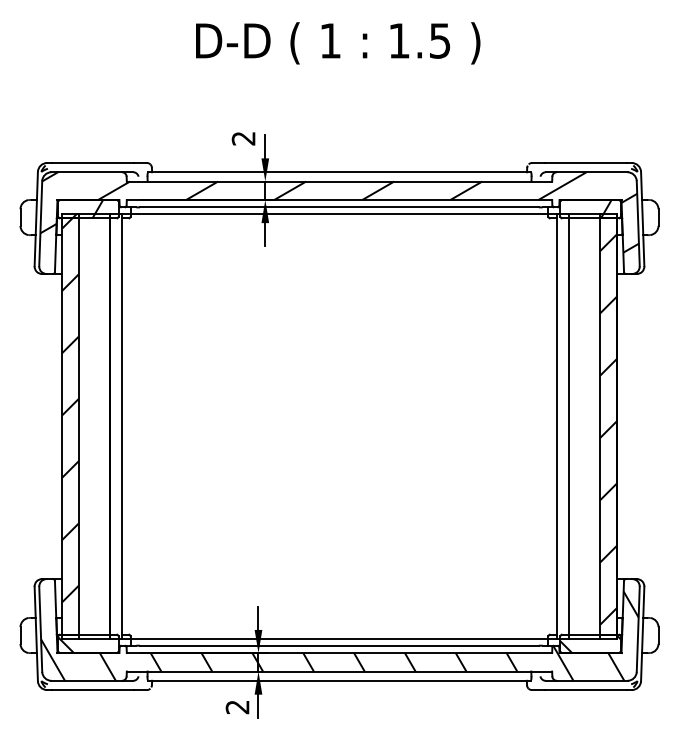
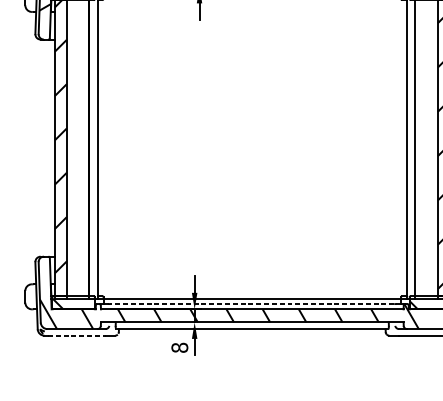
line: (338, 645) -> (251, 303), solid -> dashed
line: (93, 690) -> (77, 335), solid -> dashed
text: (237, 707) -> (179, 348), 2 -> 8

